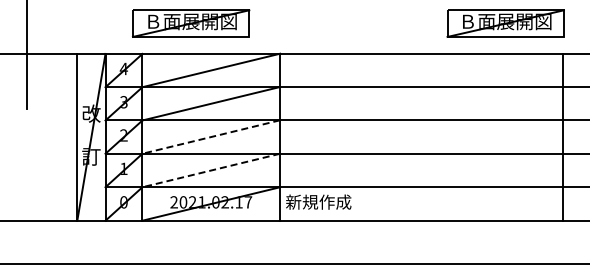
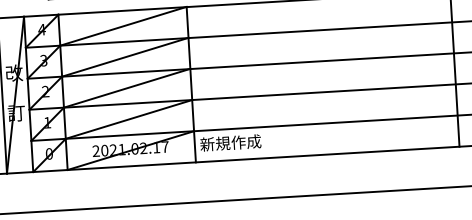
line: (211, 137) -> (127, 88), dashed -> solid
line: (211, 170) -> (129, 119), dashed -> solid

